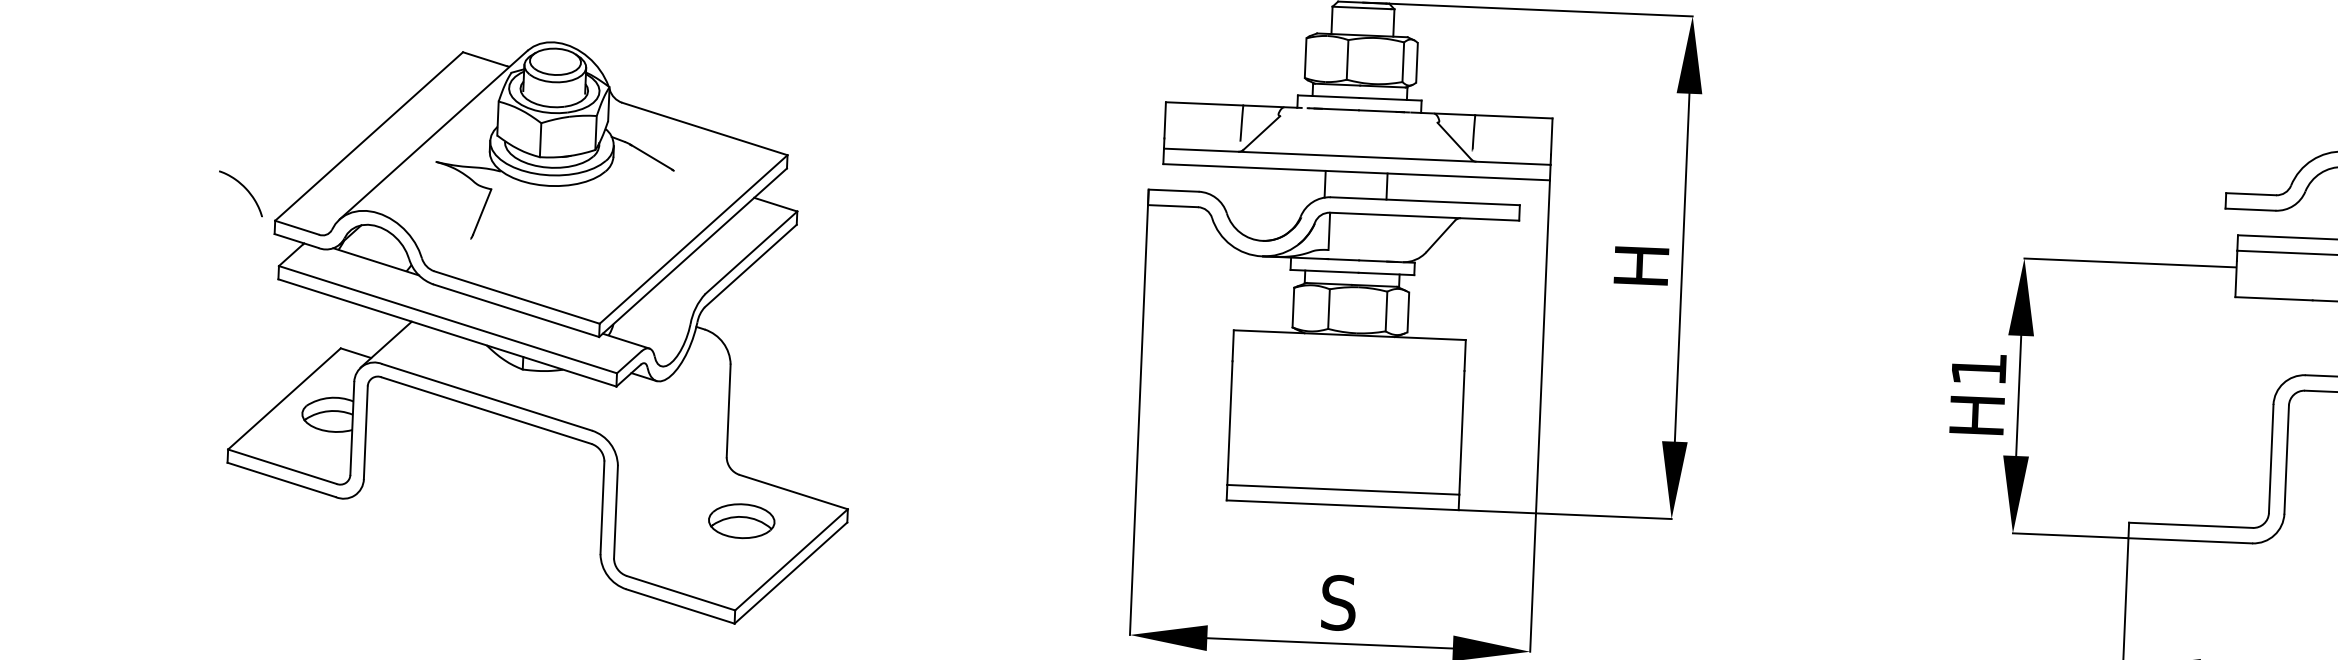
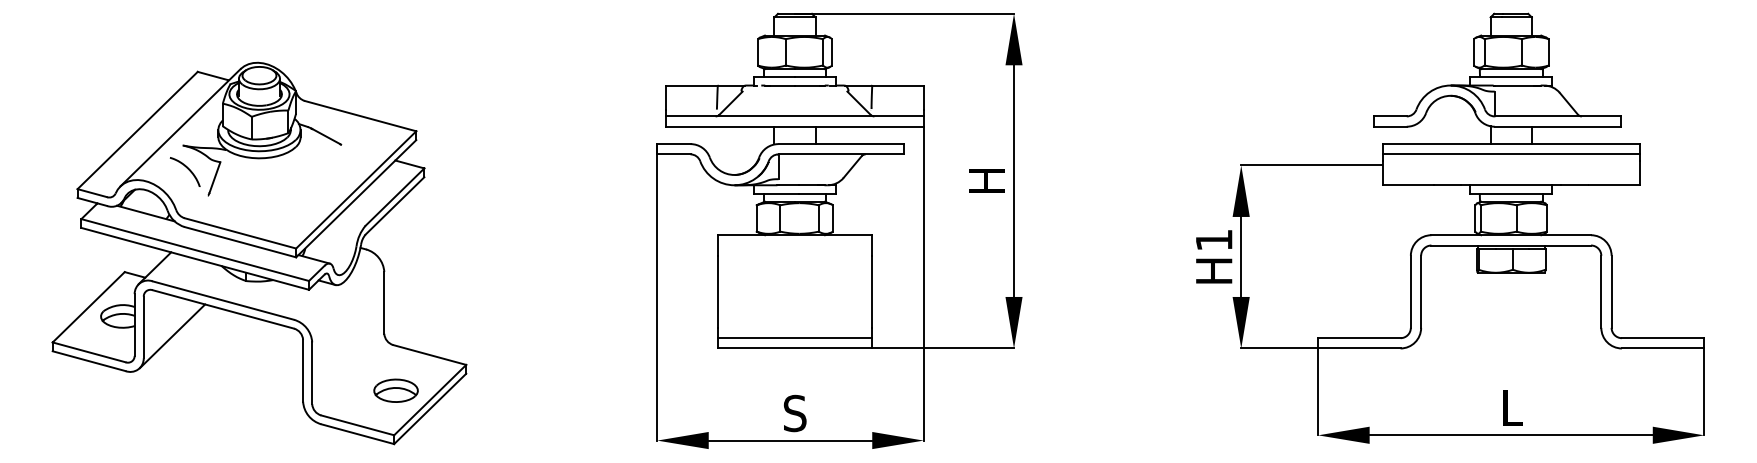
curve: (243, 188) -> (186, 168), moved
line: (408, 448) -> (172, 336), added
part: (740, 520) -> (395, 390), moved

